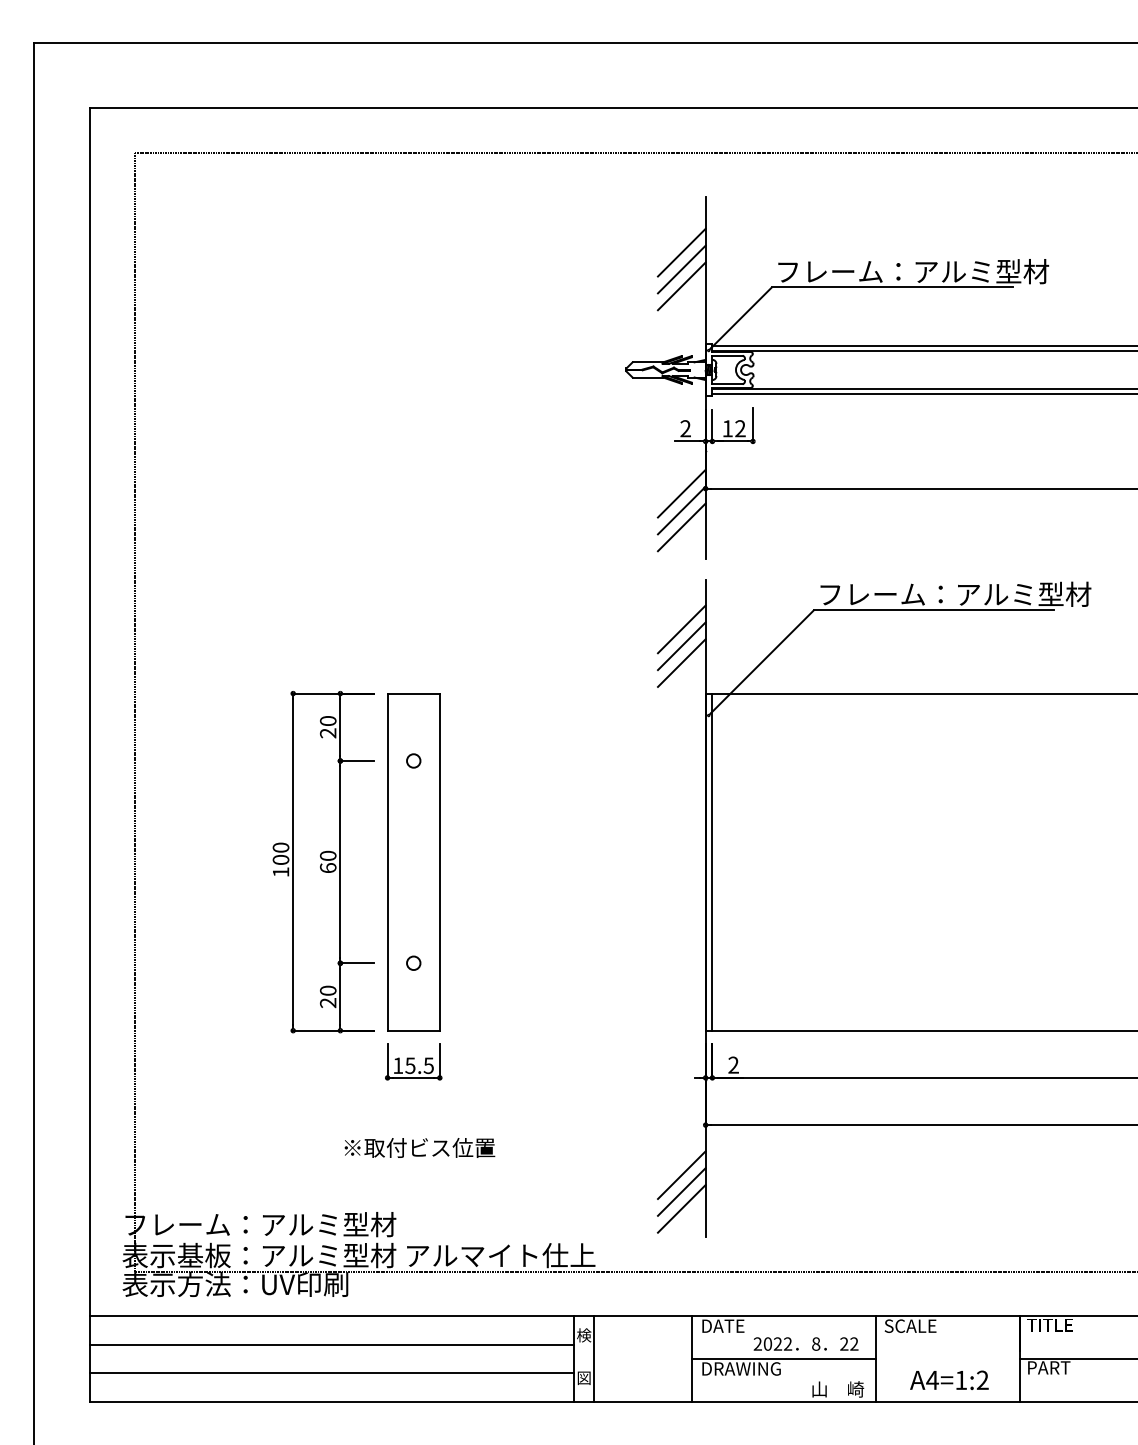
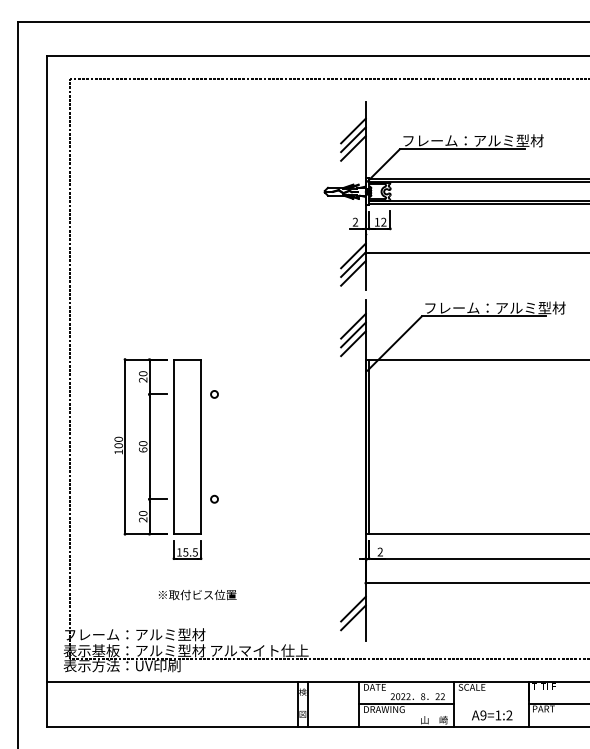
part: (342, 884) -> (150, 458), moved
text: (419, 1146) -> (197, 594), moved
line: (681, 1208) -> (353, 626), removed
line: (330, 1343) -> (171, 696), removed
line: (330, 1372) -> (171, 711), removed
text: (932, 1380) -> (483, 715), A4=1:2 -> A9=1:2

